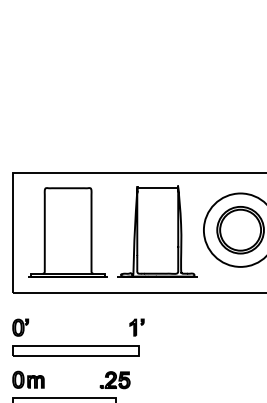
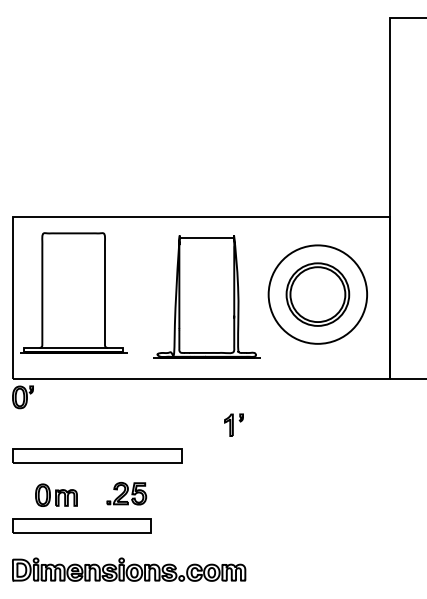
part: (68, 232) -> (73, 292), moved
part: (20, 327) -> (22, 397), moved
part: (136, 327) -> (233, 424), moved
part: (28, 379) -> (56, 494), moved
part: (115, 380) -> (126, 493), moved

